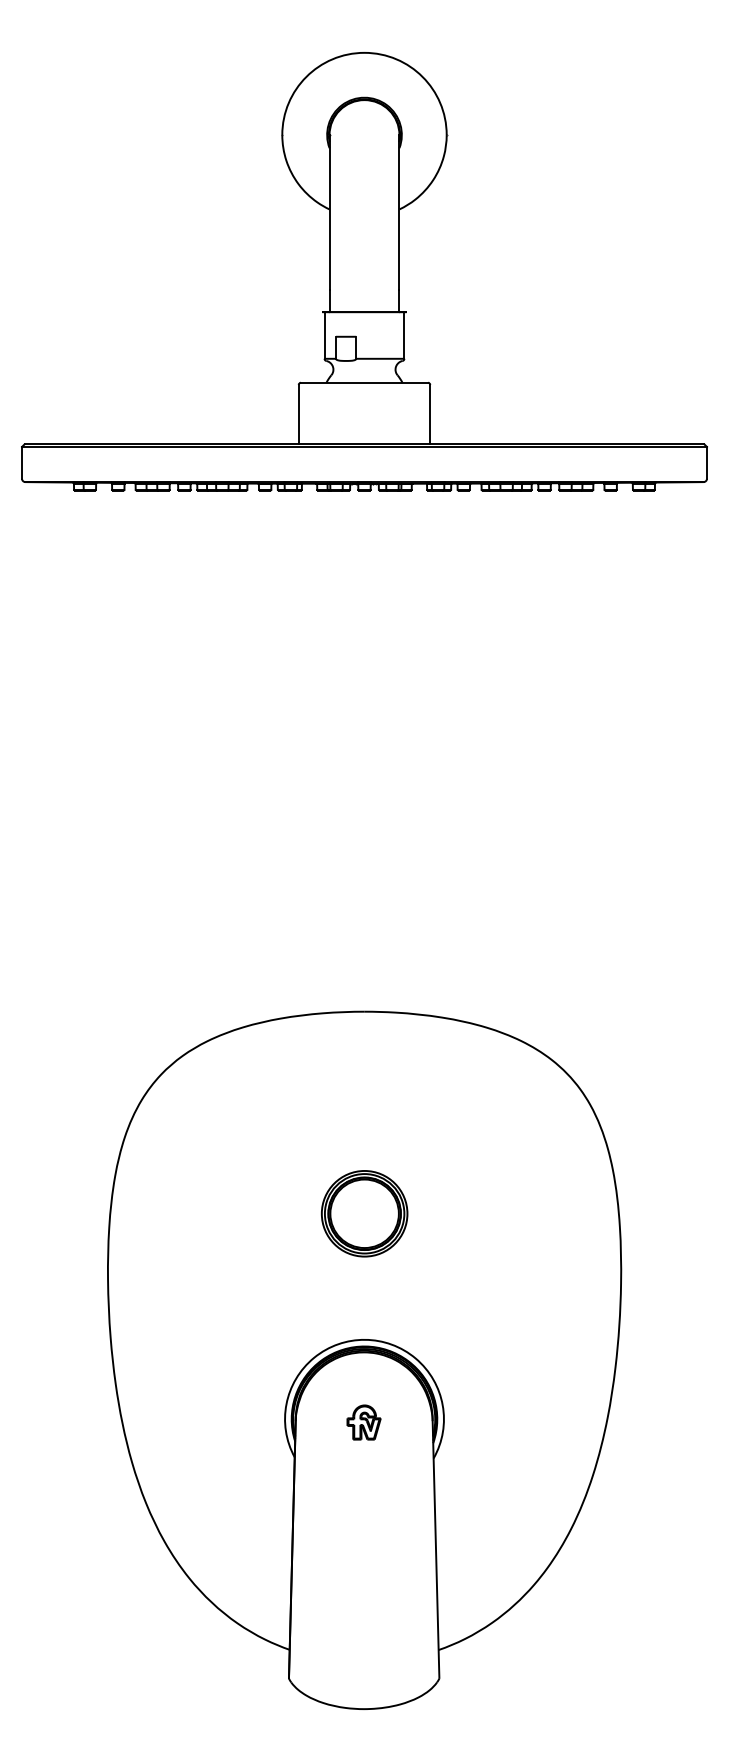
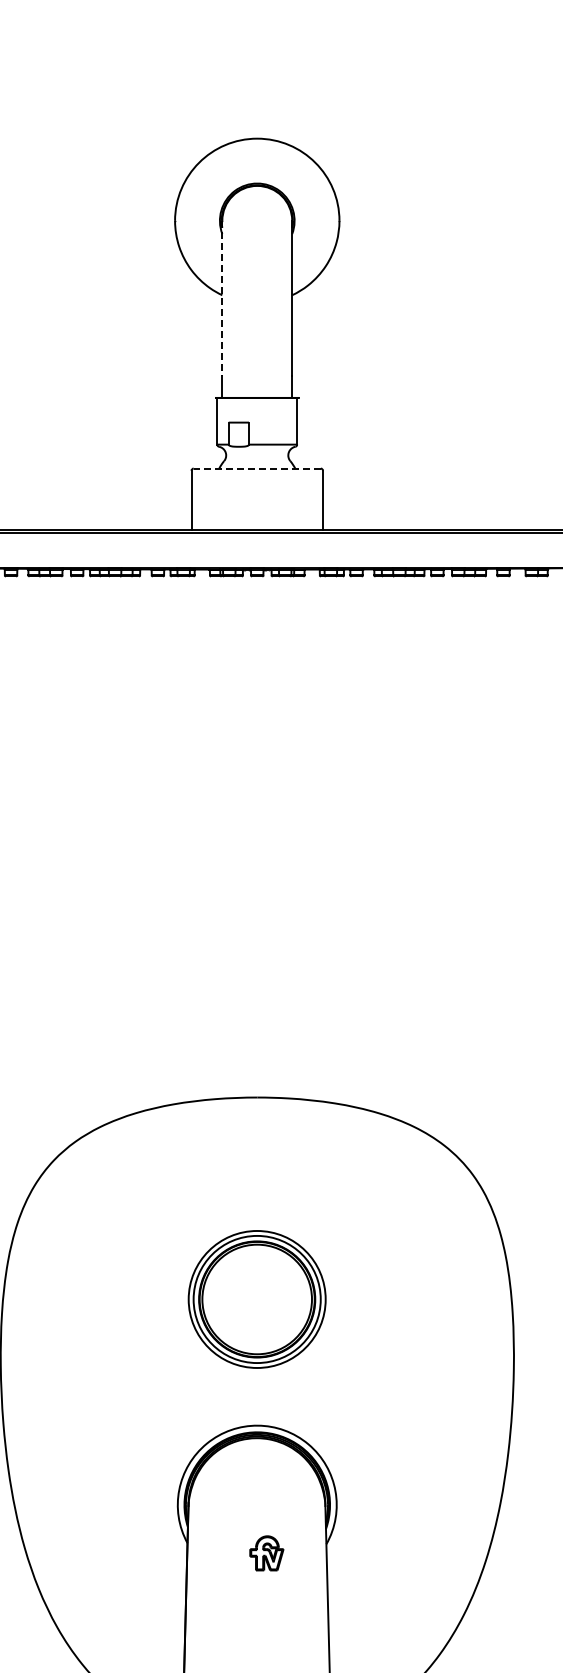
line: (329, 212) -> (222, 298), solid -> dashed
line: (364, 382) -> (257, 468), solid -> dashed
part: (364, 1213) -> (257, 1299), size x1.6
part: (363, 1422) -> (266, 1553), moved

